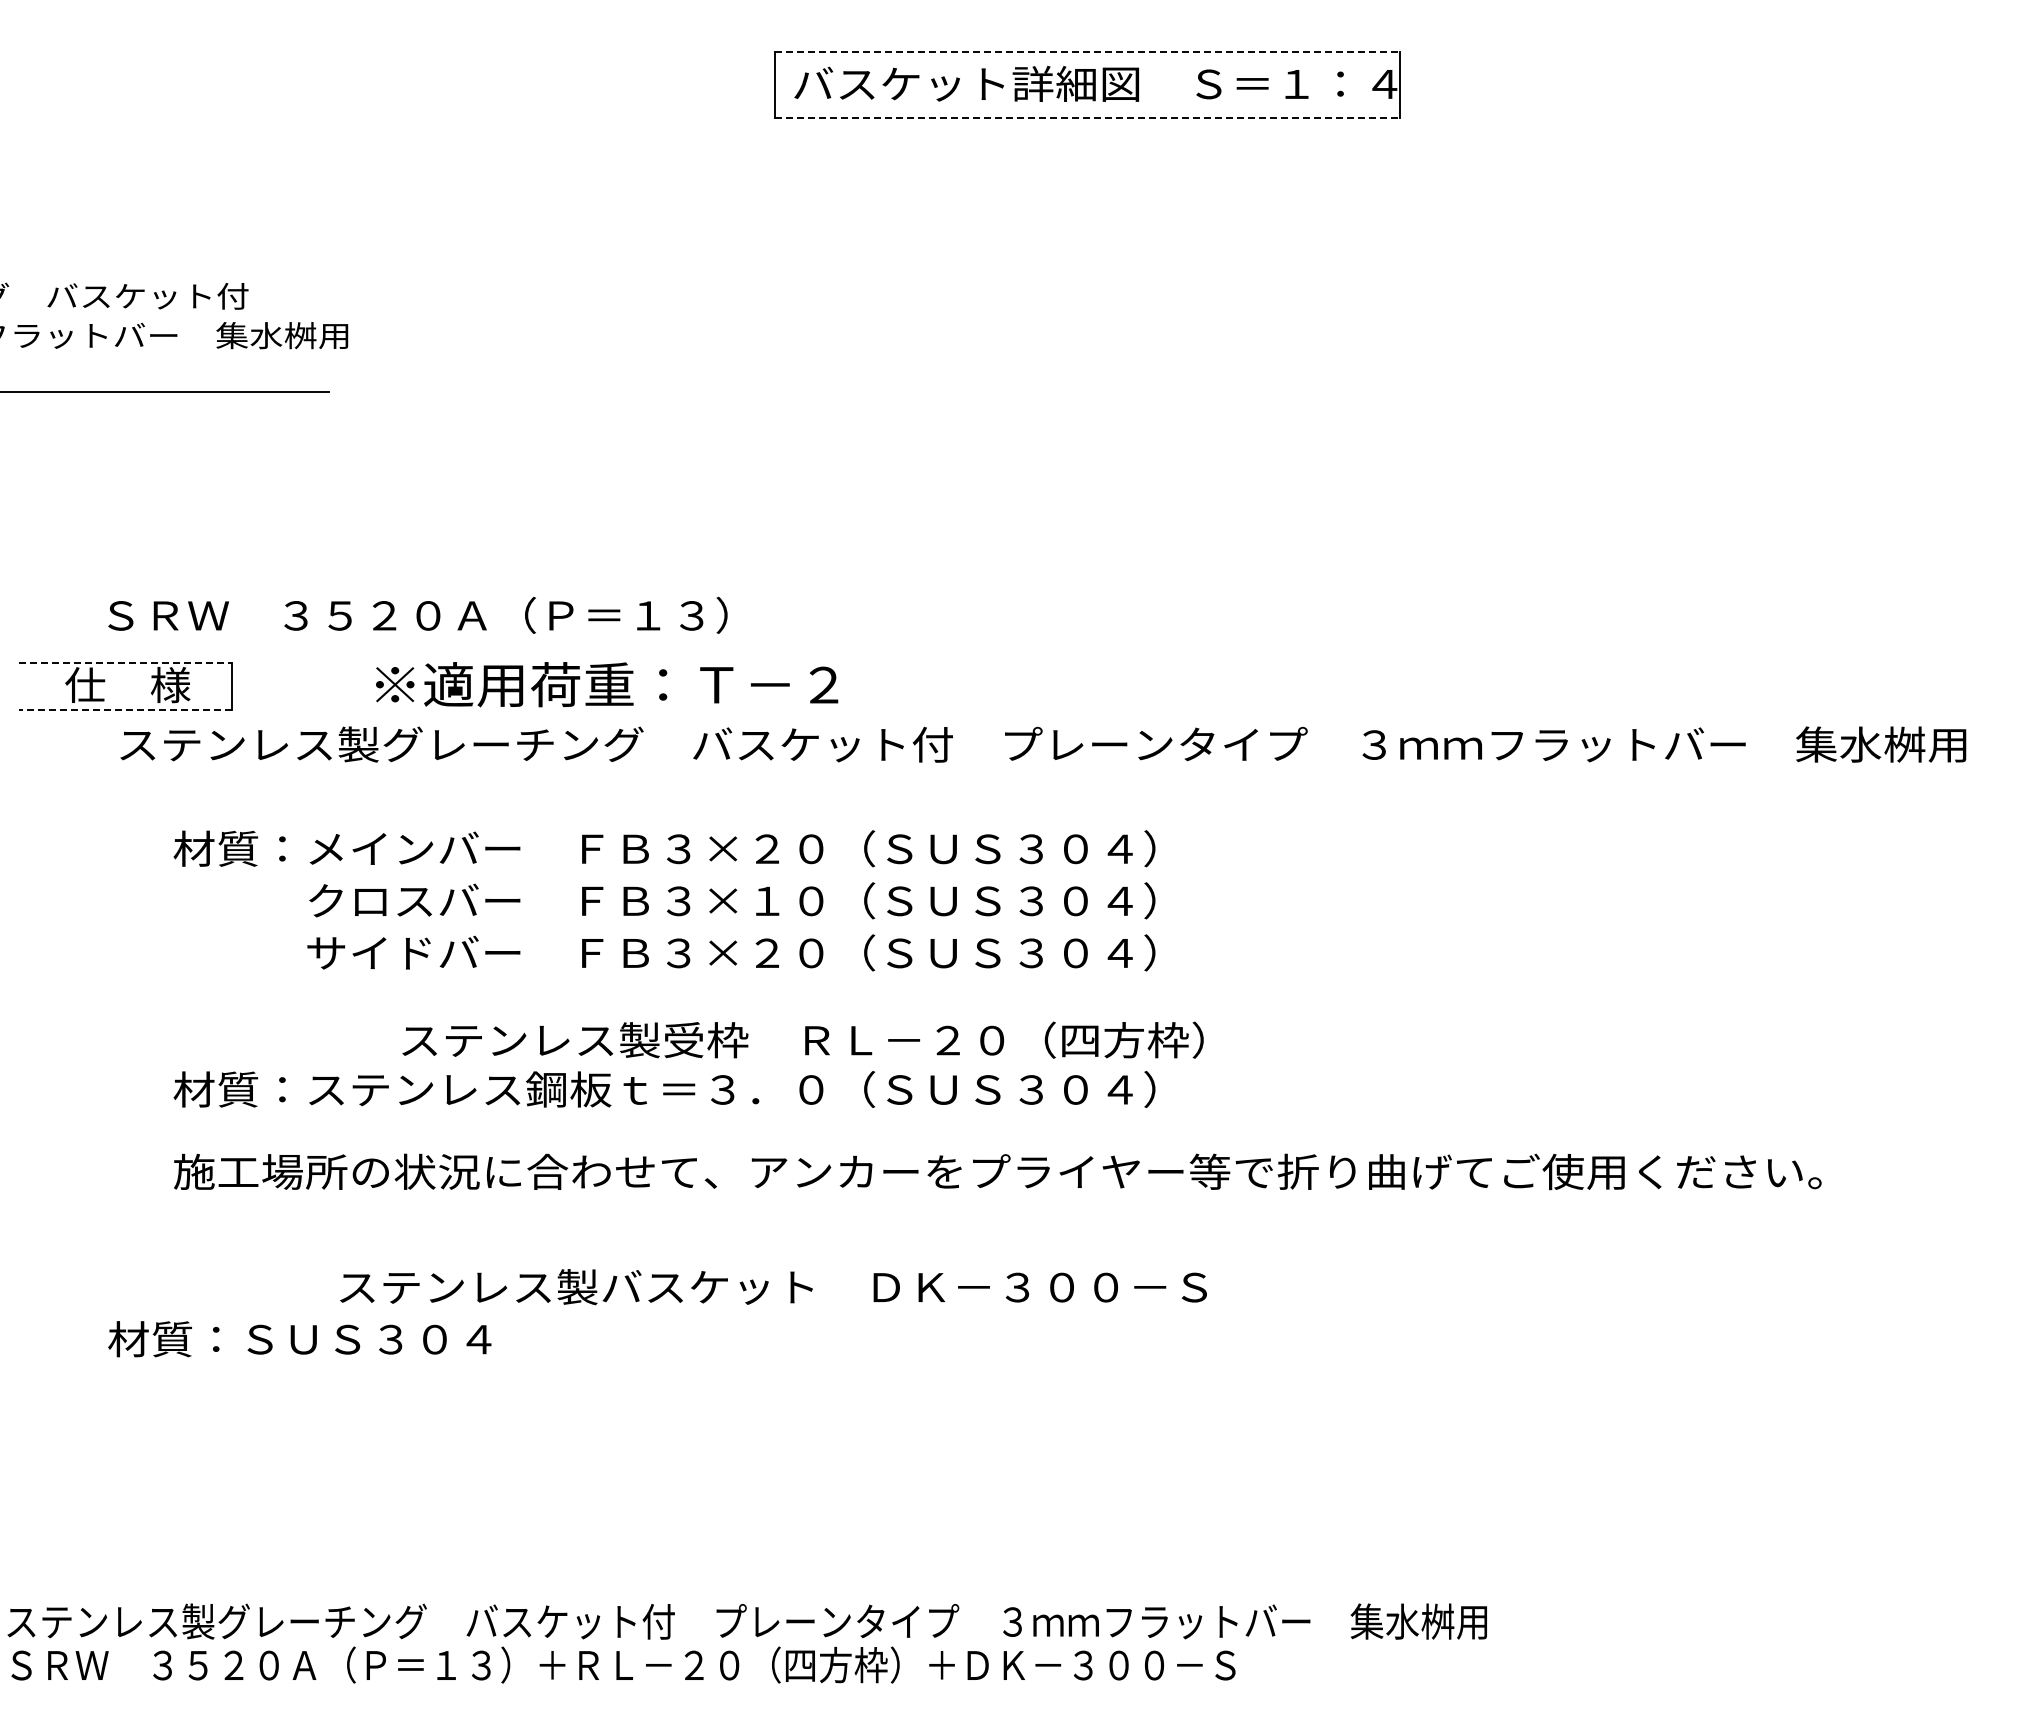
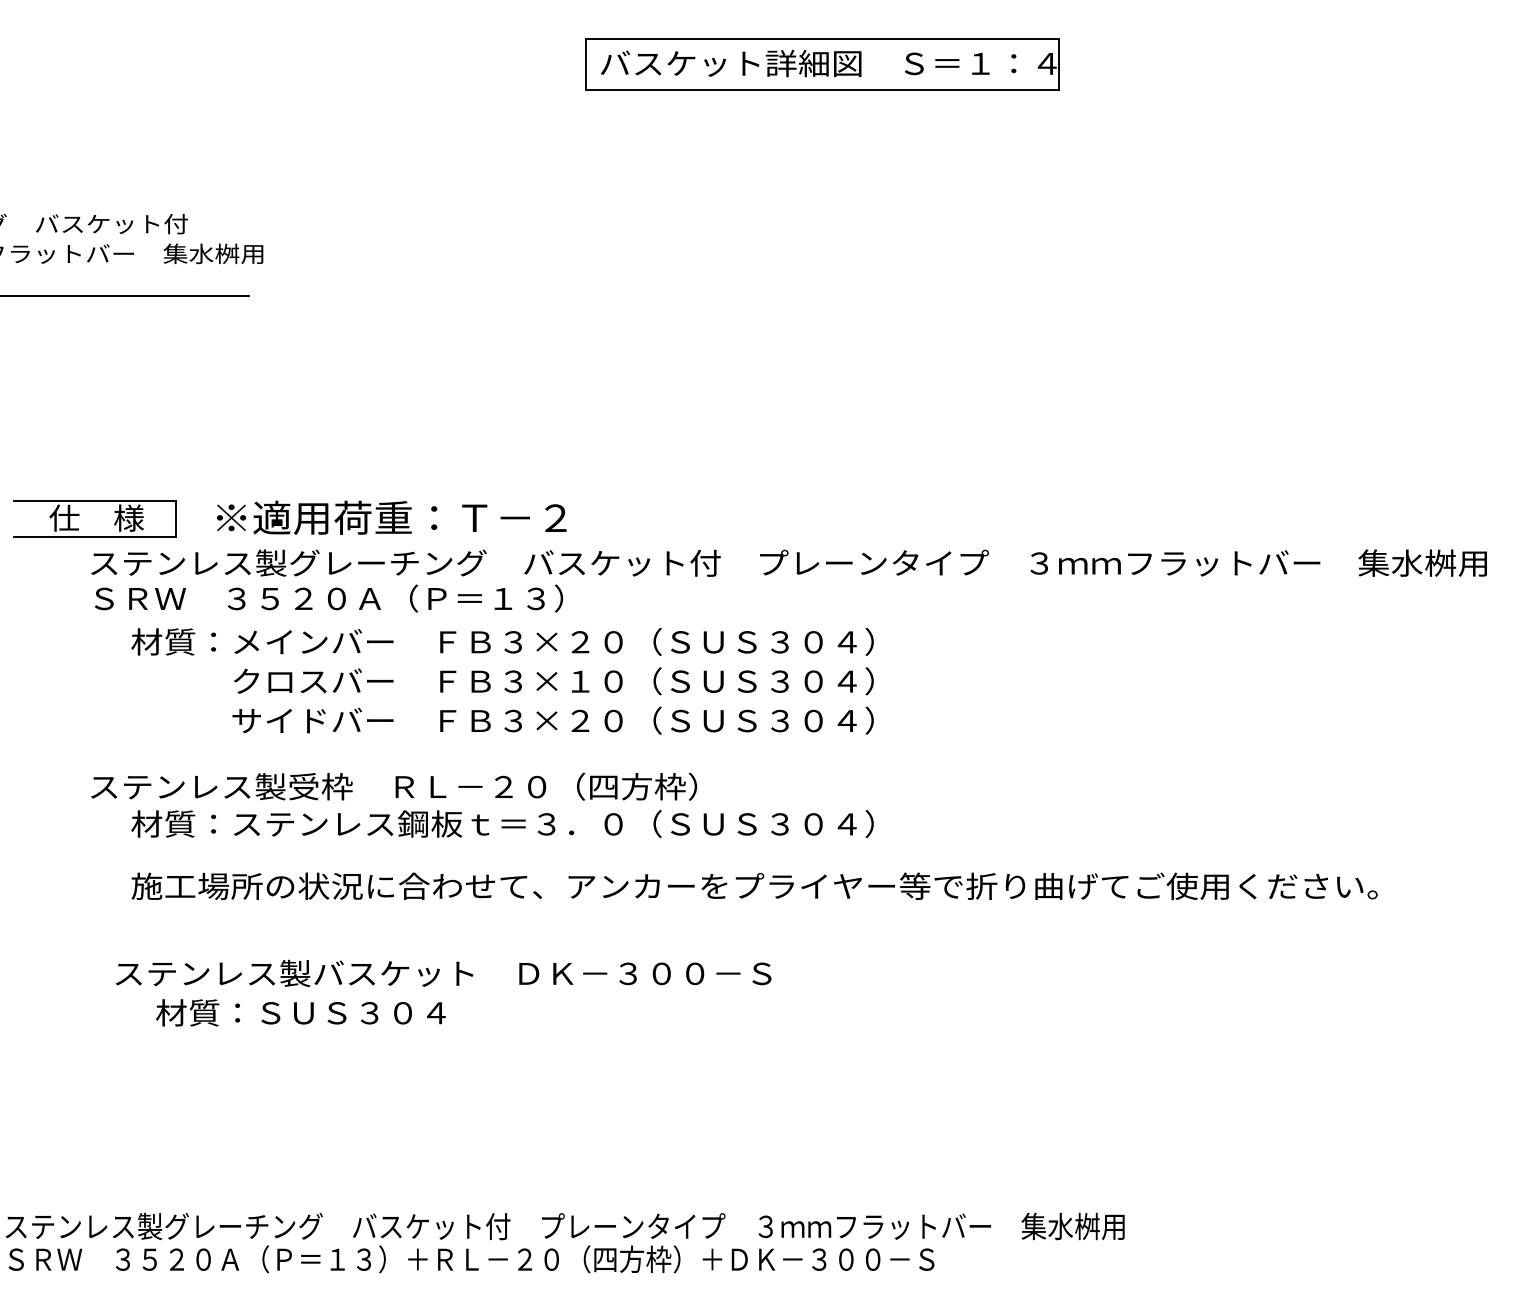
line: (1087, 52) -> (822, 39), dashed -> solid
line: (1087, 118) -> (822, 89), dashed -> solid
text: (417, 614) -> (328, 597), moved
line: (125, 662) -> (94, 501), dashed -> solid
text: (607, 684) -> (392, 517), moved
line: (125, 710) -> (94, 537), dashed -> solid
text: (802, 1039) -> (393, 786), moved
text: (773, 1287) -> (443, 973), moved
text: (299, 1339) -> (300, 1013), moved

